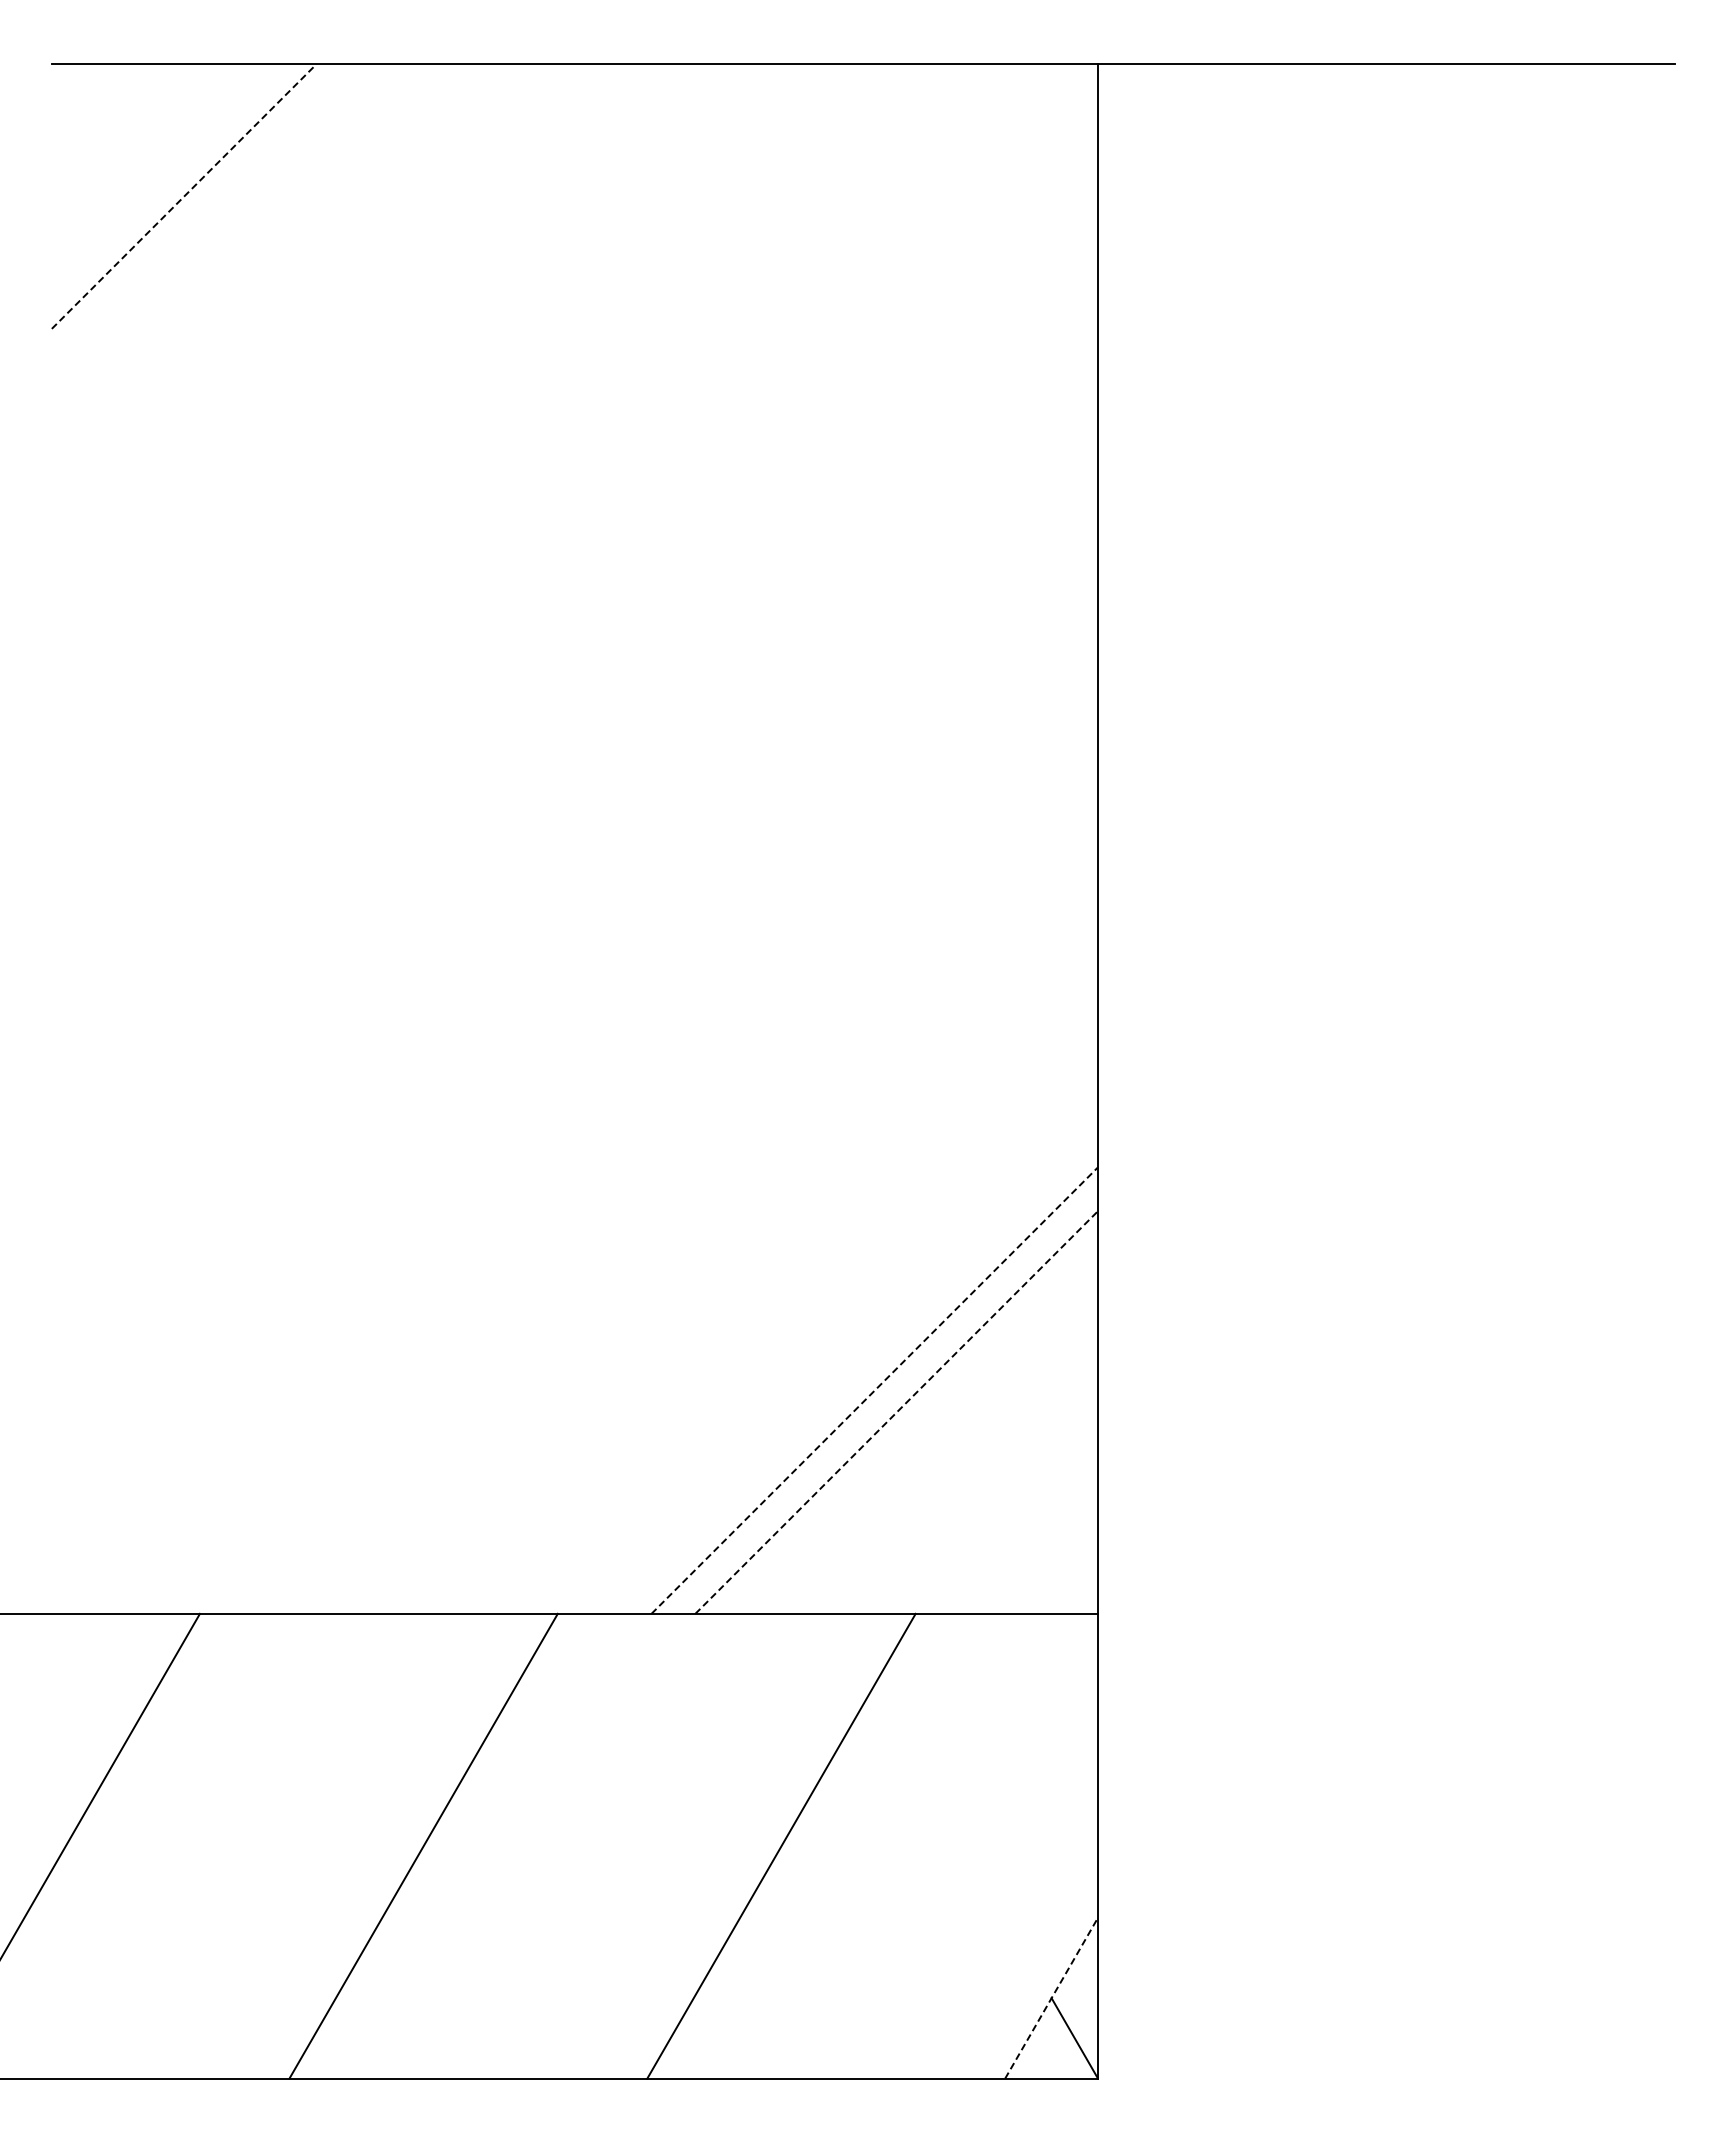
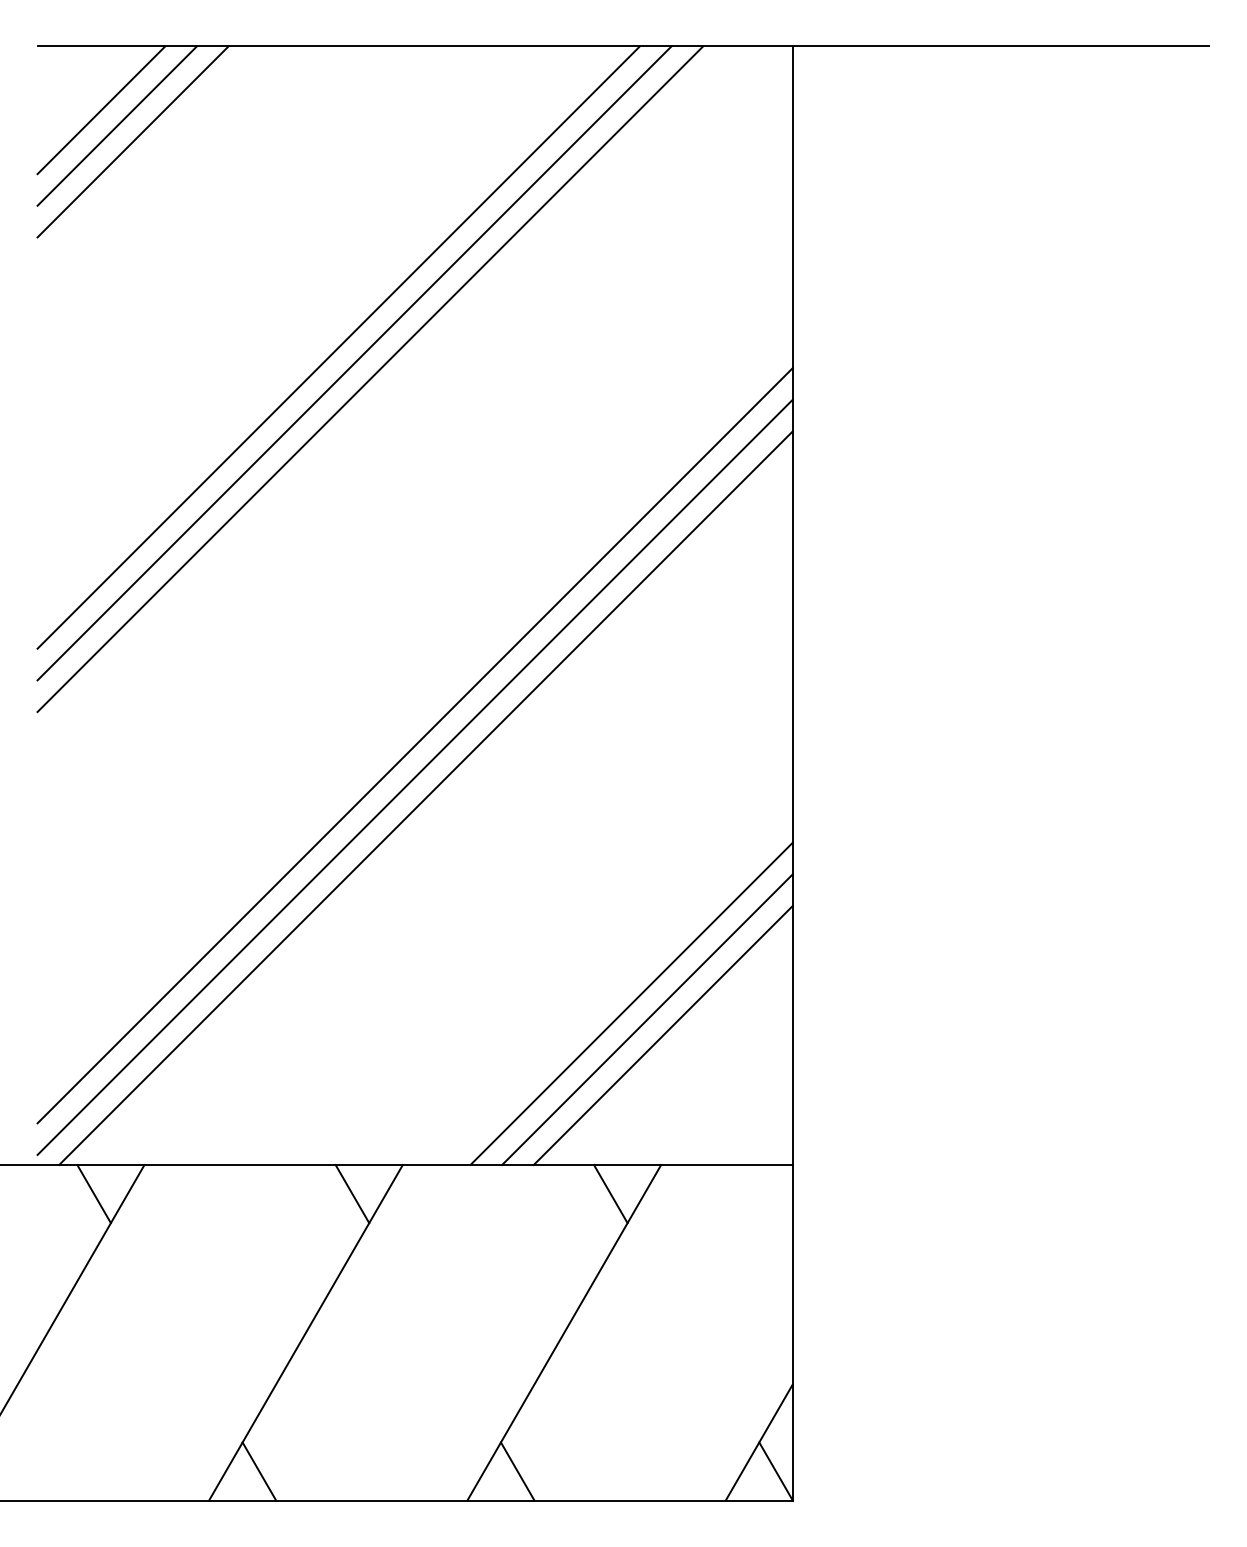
line: (139, 152) -> (100, 110), added
line: (161, 174) -> (116, 125), added
line: (184, 196) -> (133, 141), dashed -> solid
line: (468, 481) -> (338, 347), added
line: (490, 503) -> (354, 363), added
line: (512, 525) -> (370, 379), added
line: (574, 1033) -> (414, 746), added
line: (574, 1076) -> (414, 777), added
line: (589, 1105) -> (425, 798), added
line: (874, 1390) -> (631, 1003), dashed -> solid
line: (896, 1412) -> (647, 1019), dashed -> solid
line: (918, 1434) -> (663, 1035), added
line: (129, 1653) -> (93, 1193), added
line: (487, 1653) -> (352, 1193), added
line: (845, 1653) -> (610, 1193), added
line: (1051, 1998) -> (759, 1442), dashed -> solid
line: (358, 2038) -> (258, 1471), added
line: (716, 2038) -> (517, 1471), added

